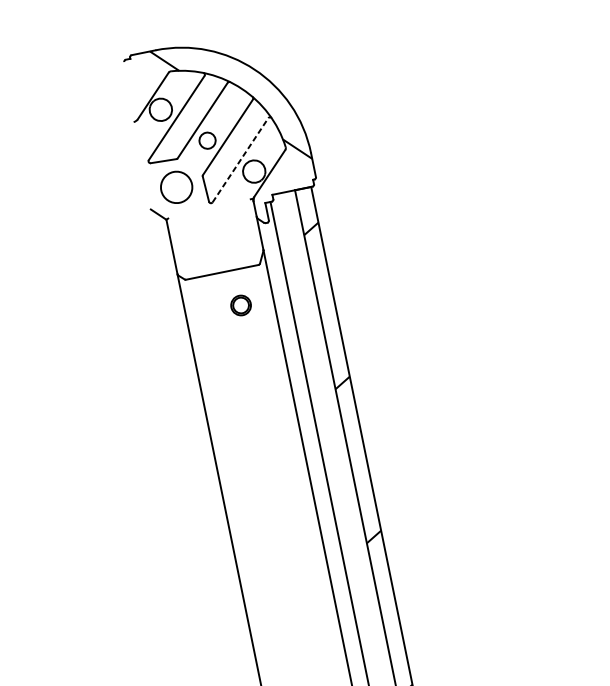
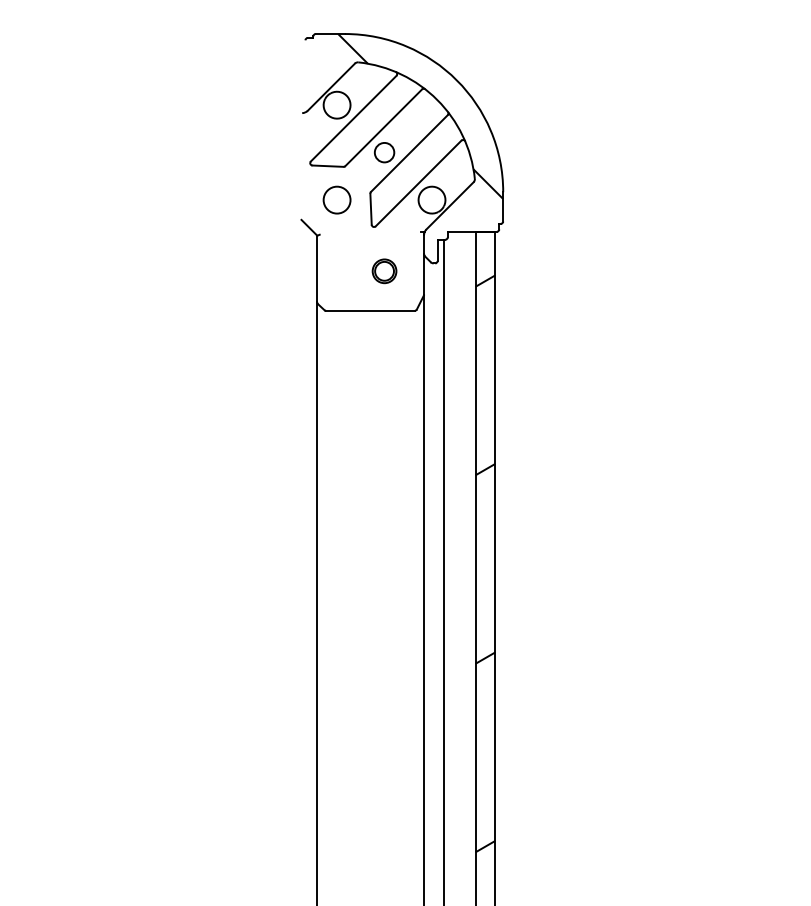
line: (240, 160) -> (418, 183), dashed -> solid
circle: (176, 186) -> (336, 199), size x0.71
part: (241, 305) -> (384, 271), moved

